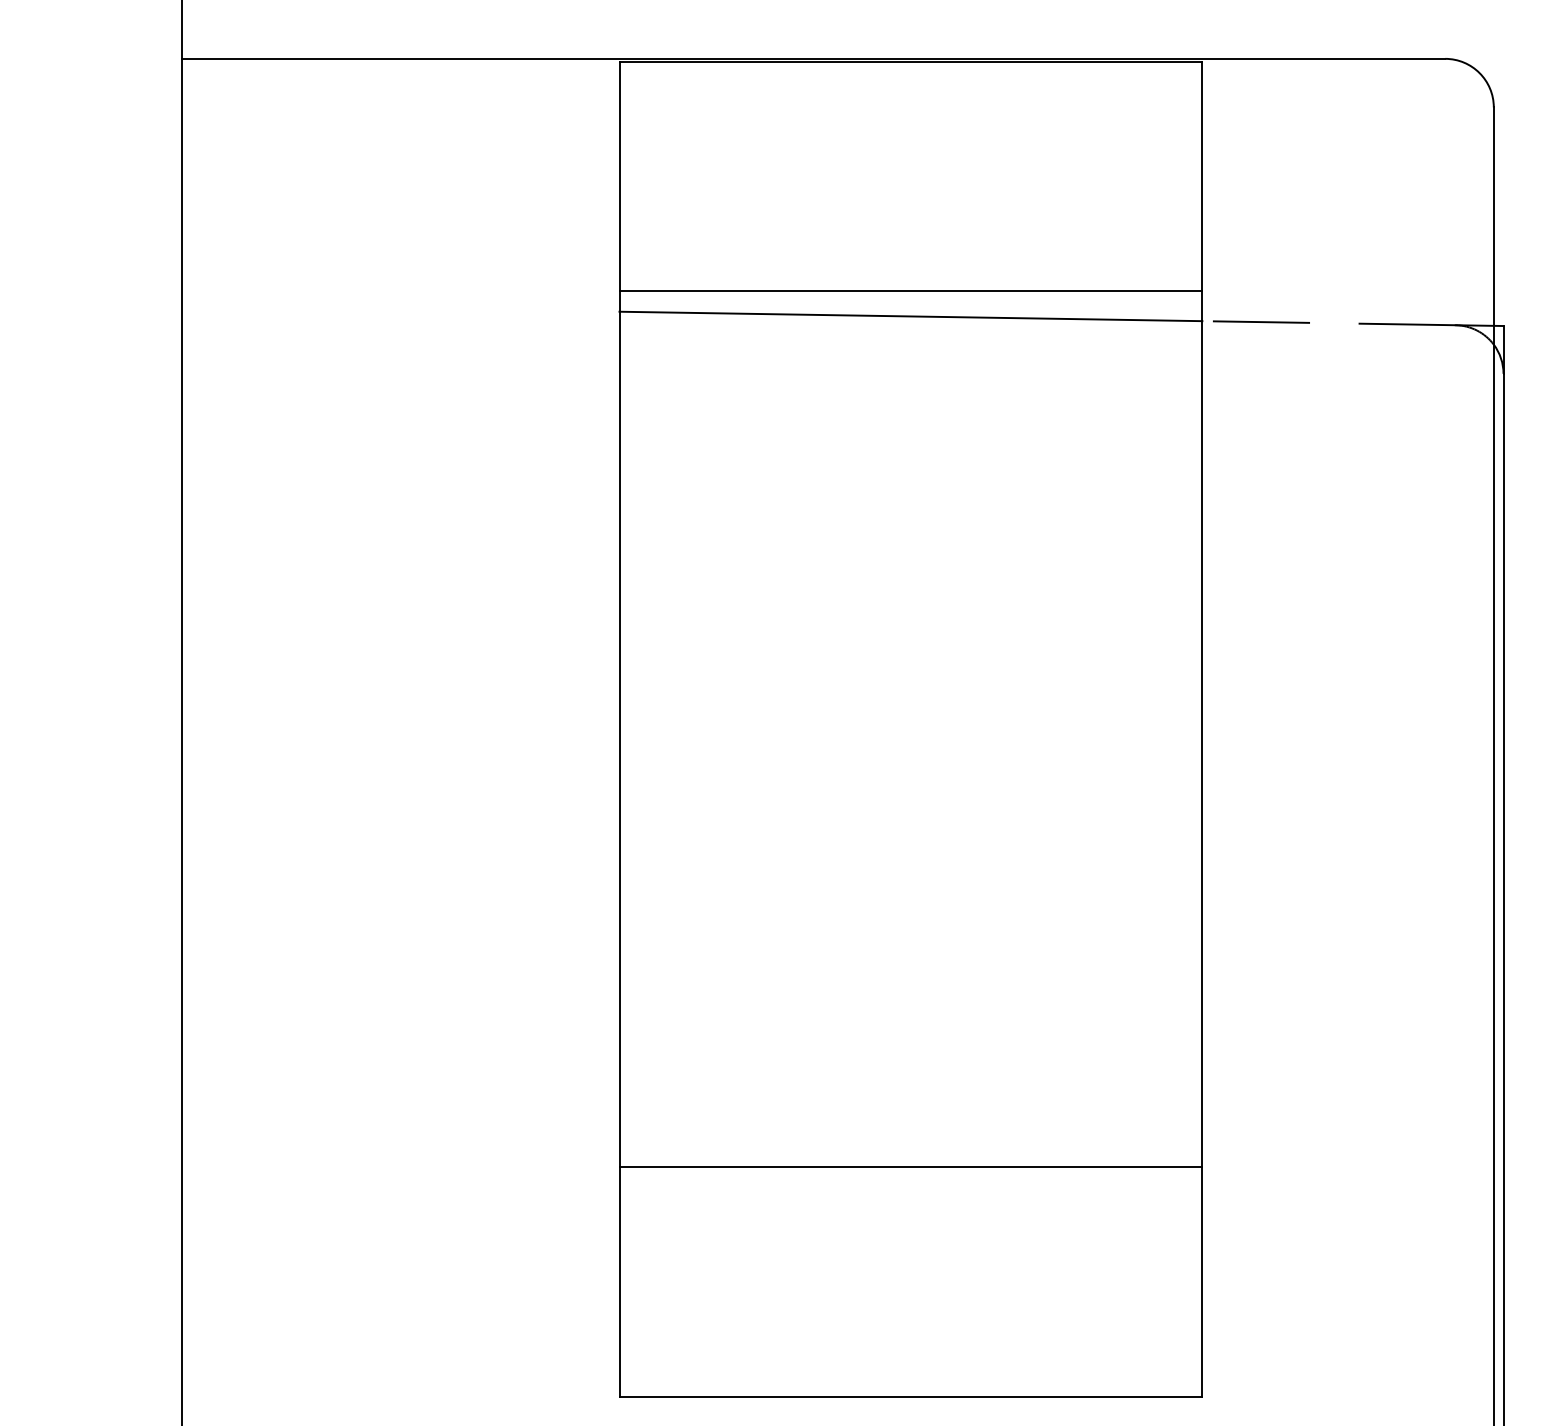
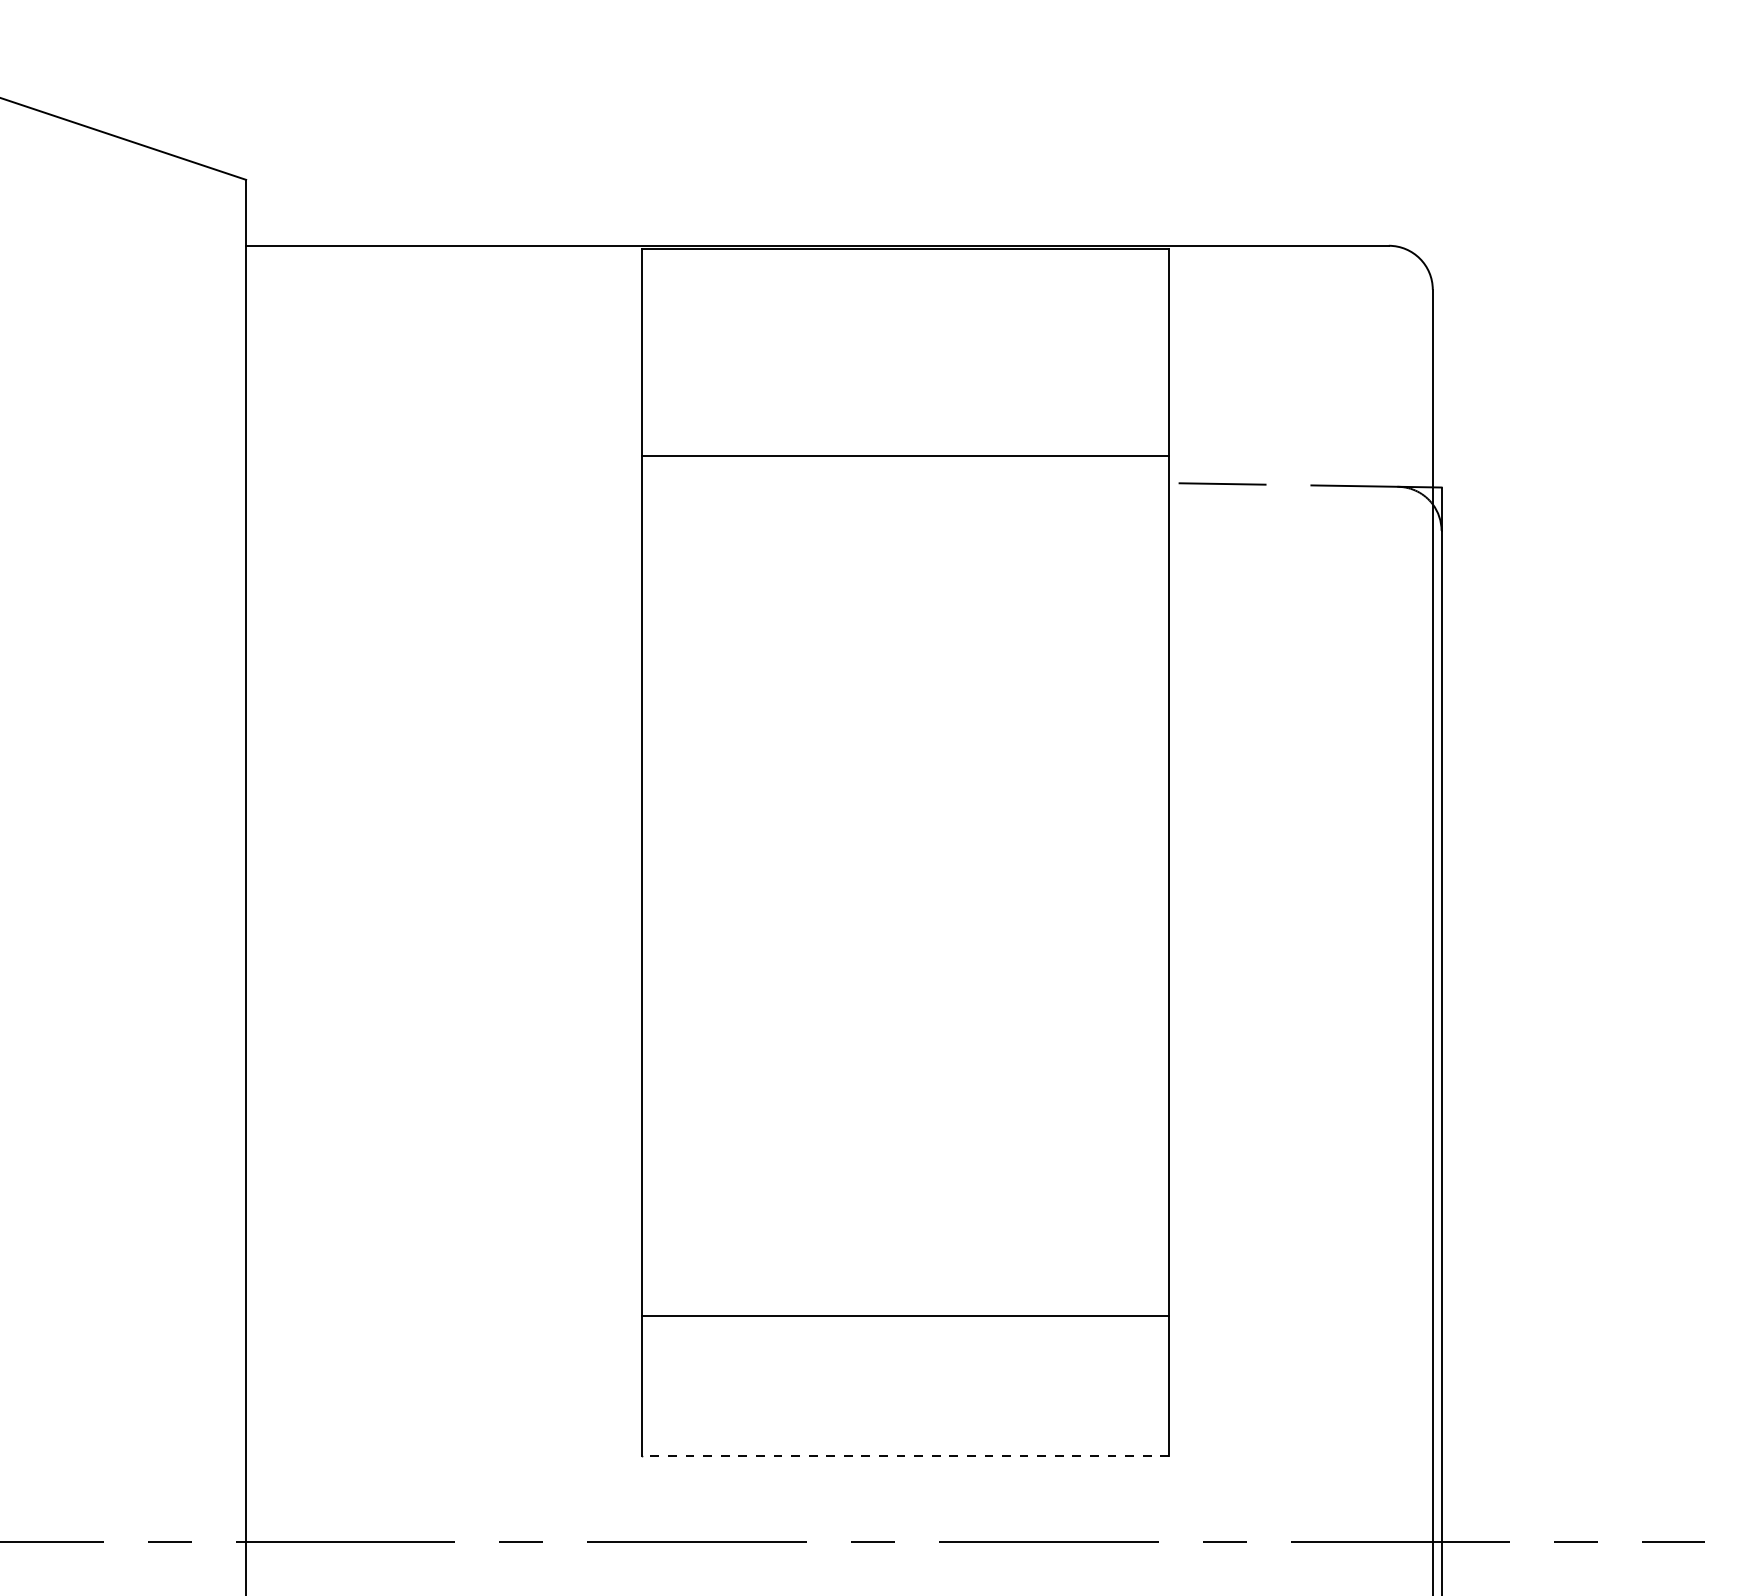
line: (911, 316) -> (905, 478), removed
line: (911, 1167) -> (905, 1315), moved
line: (911, 1396) -> (905, 1456), solid -> dashed

